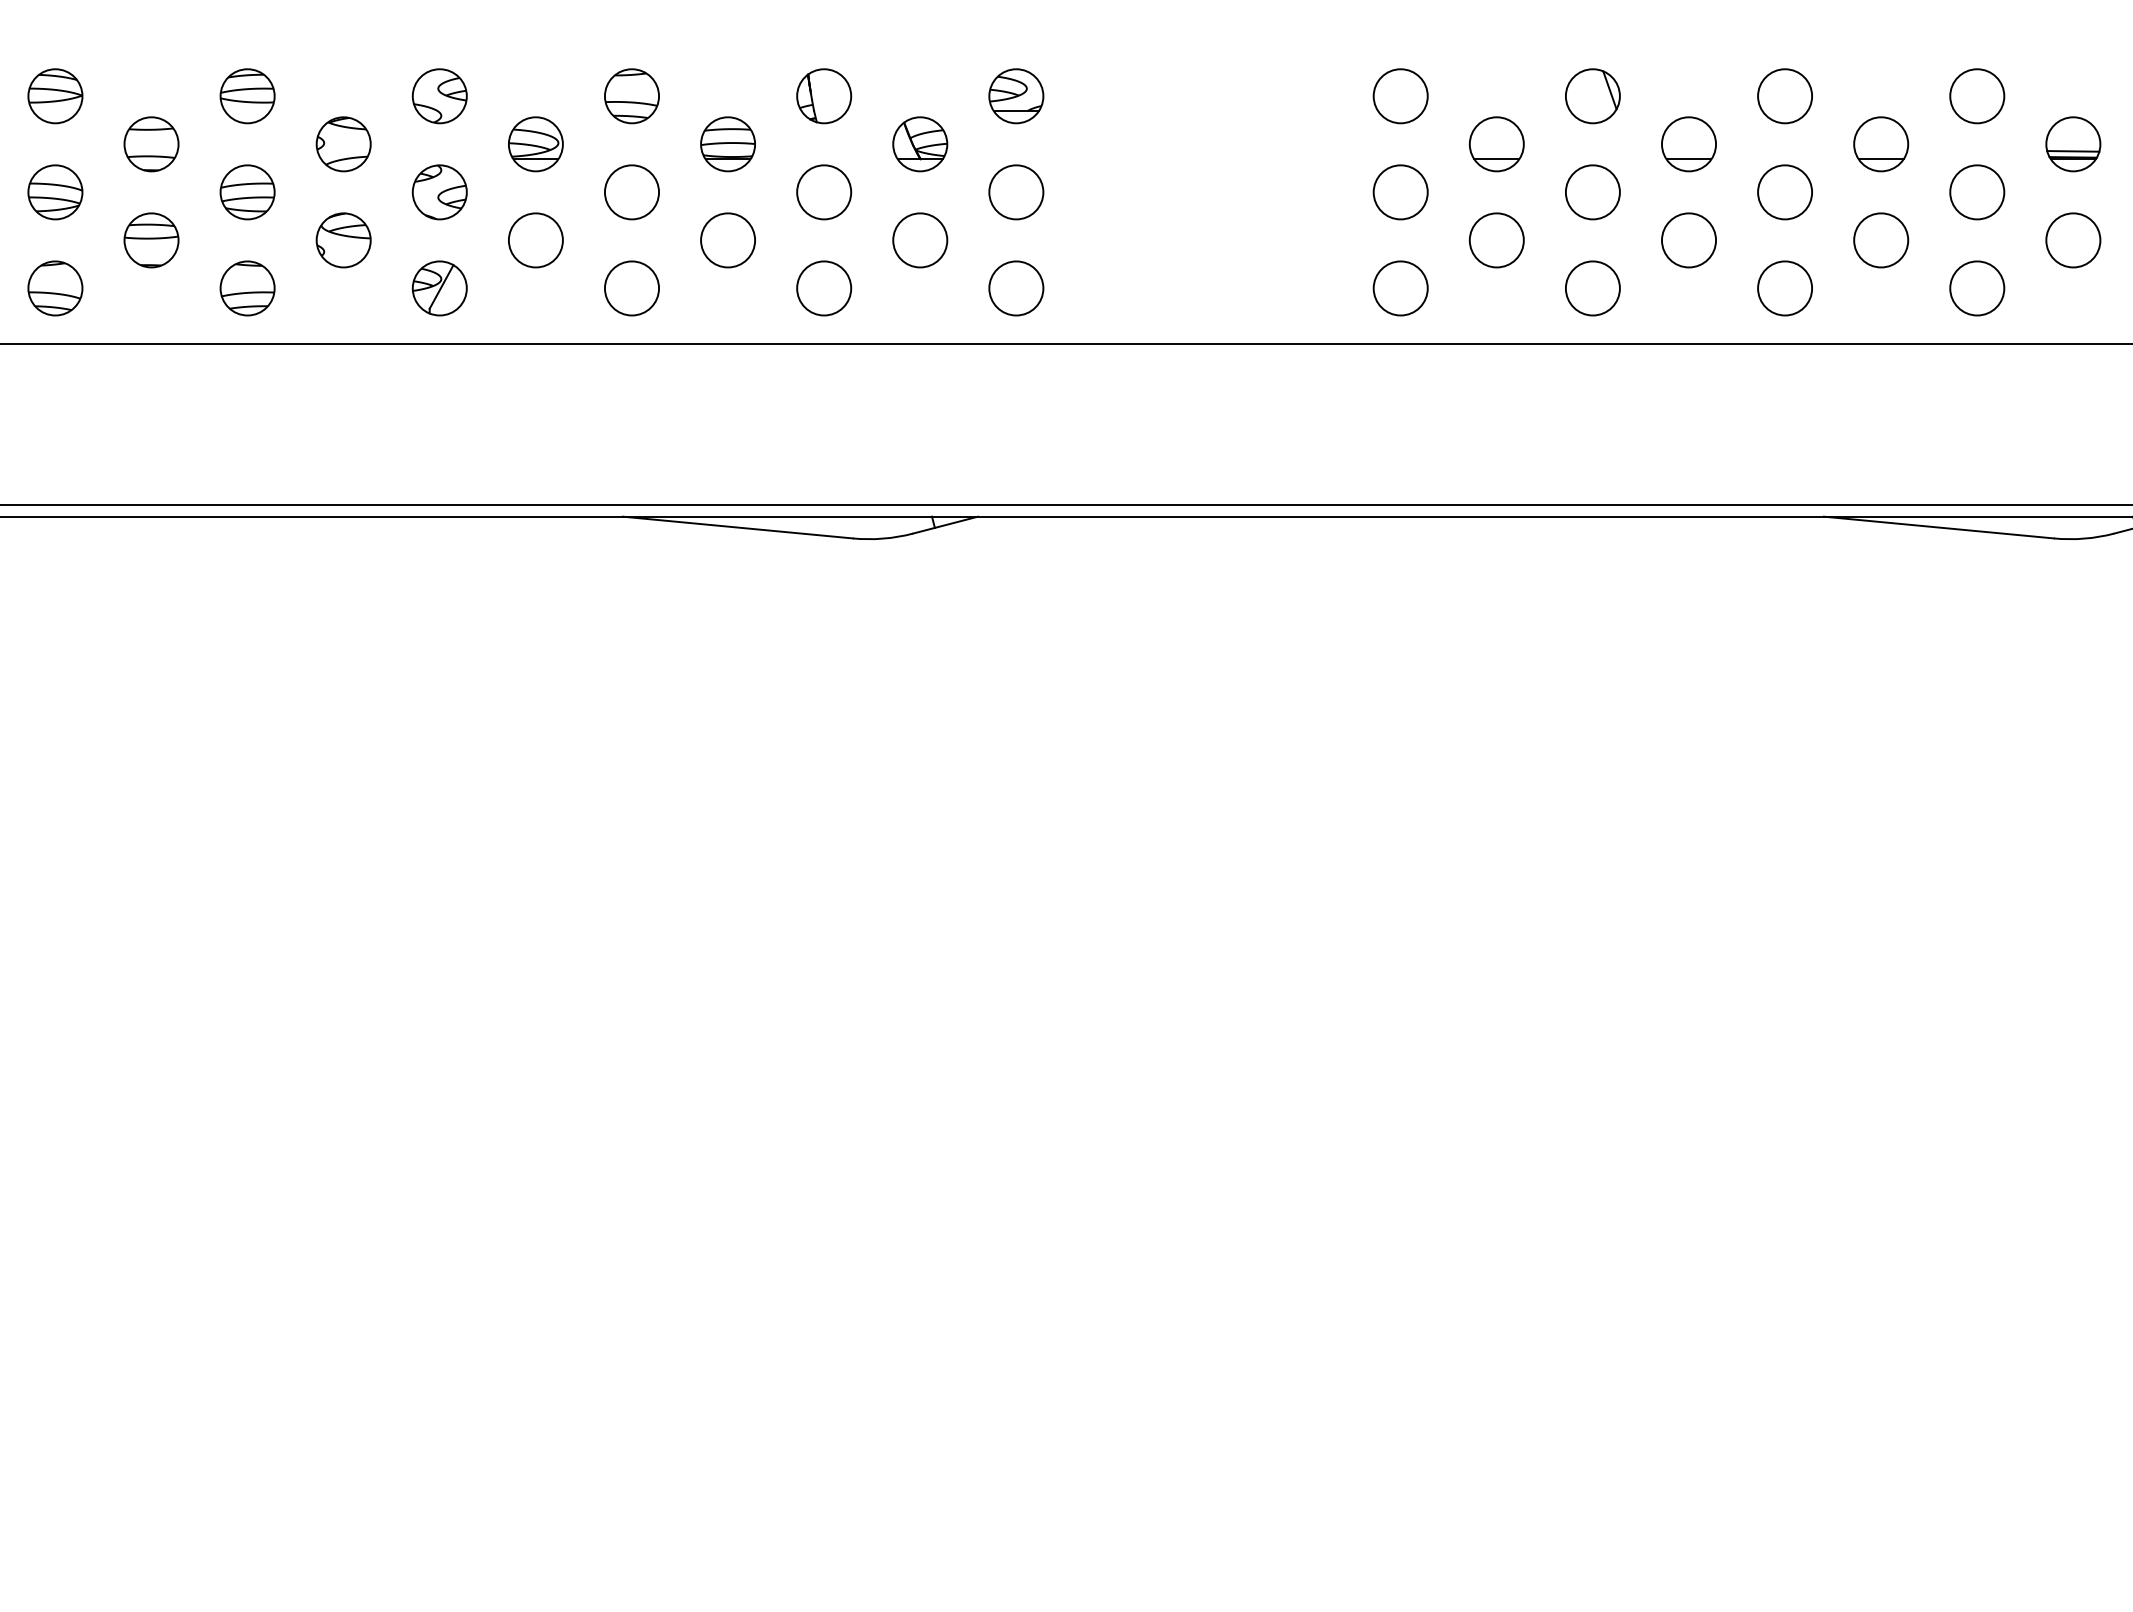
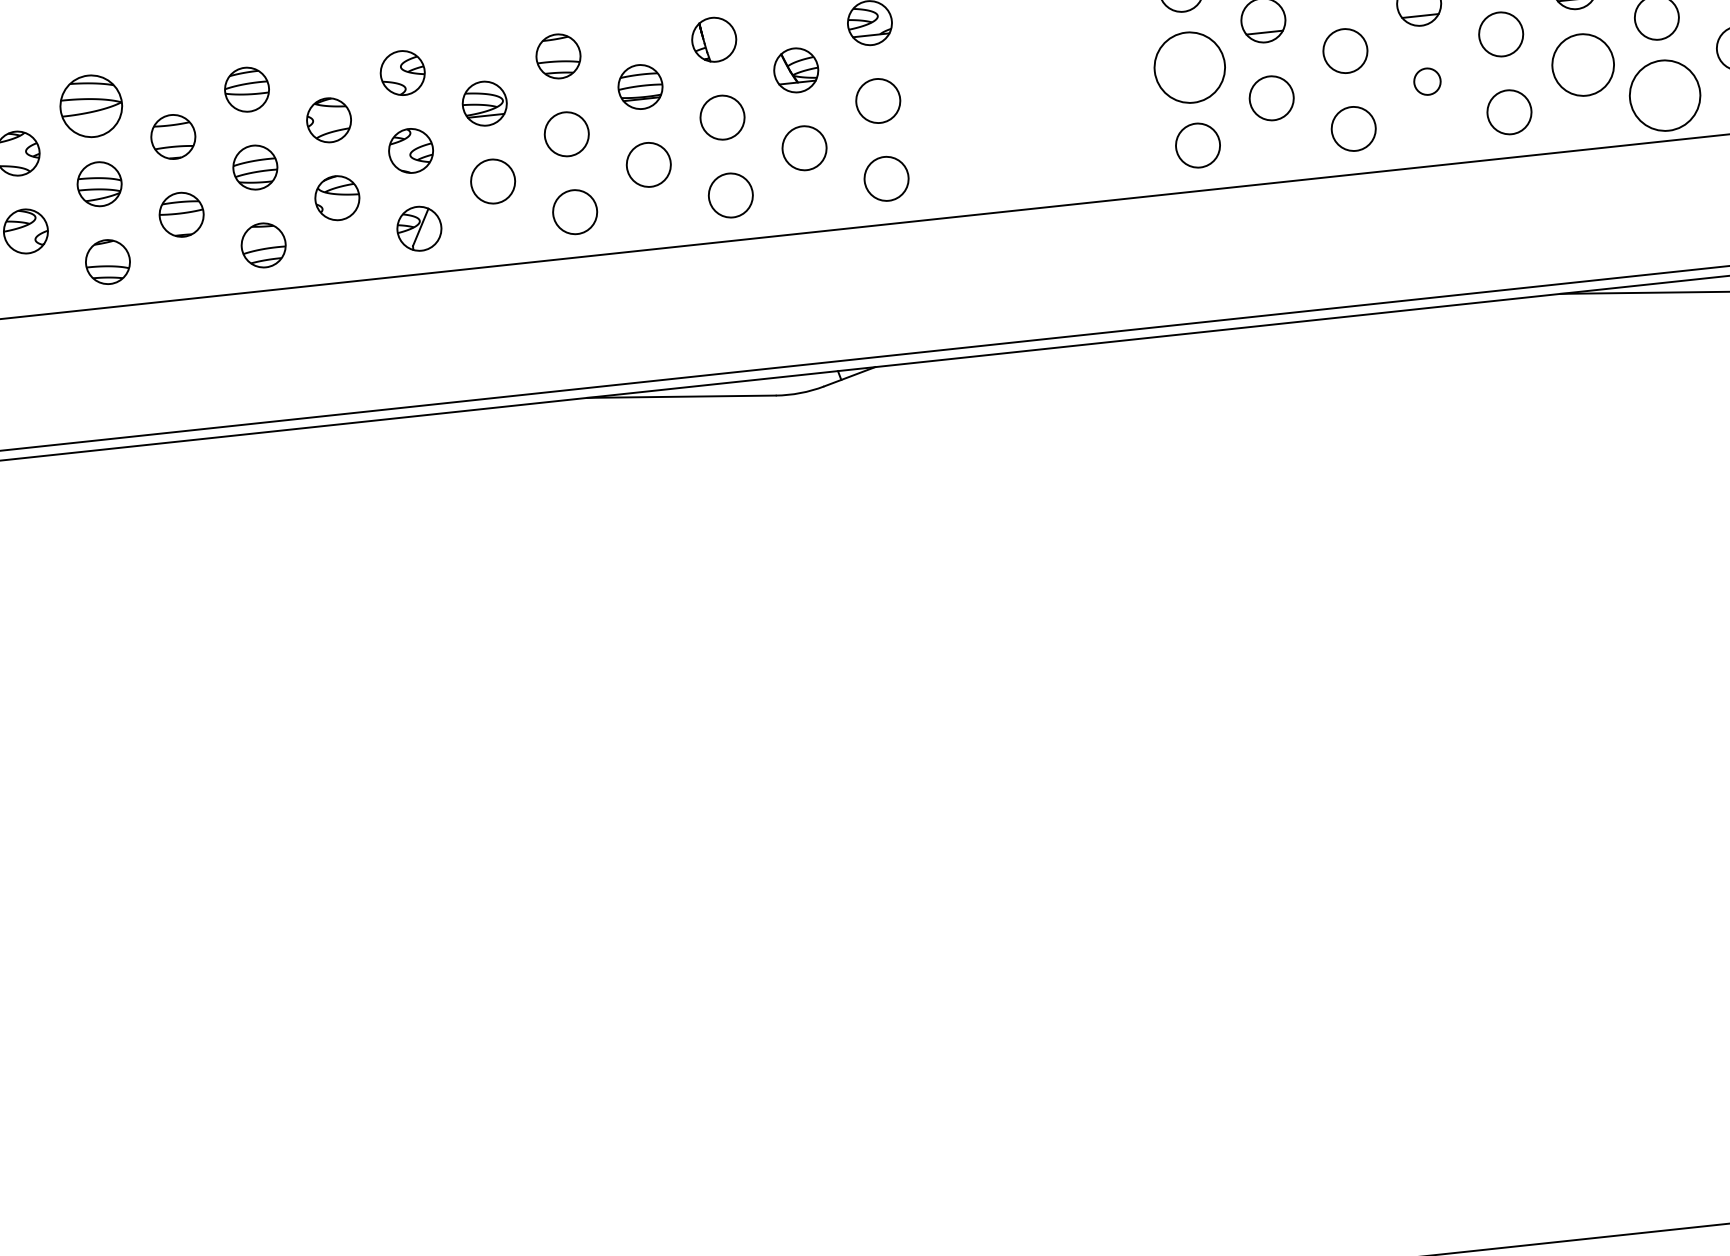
part: (55, 96) -> (91, 106), size x1.4
circle: (1400, 192) -> (1189, 67), size x1.6
circle: (1688, 240) -> (1427, 81), size x0.6
circle: (1881, 240) -> (1583, 65), size x1.4
circle: (1977, 288) -> (1665, 95), size x1.6

